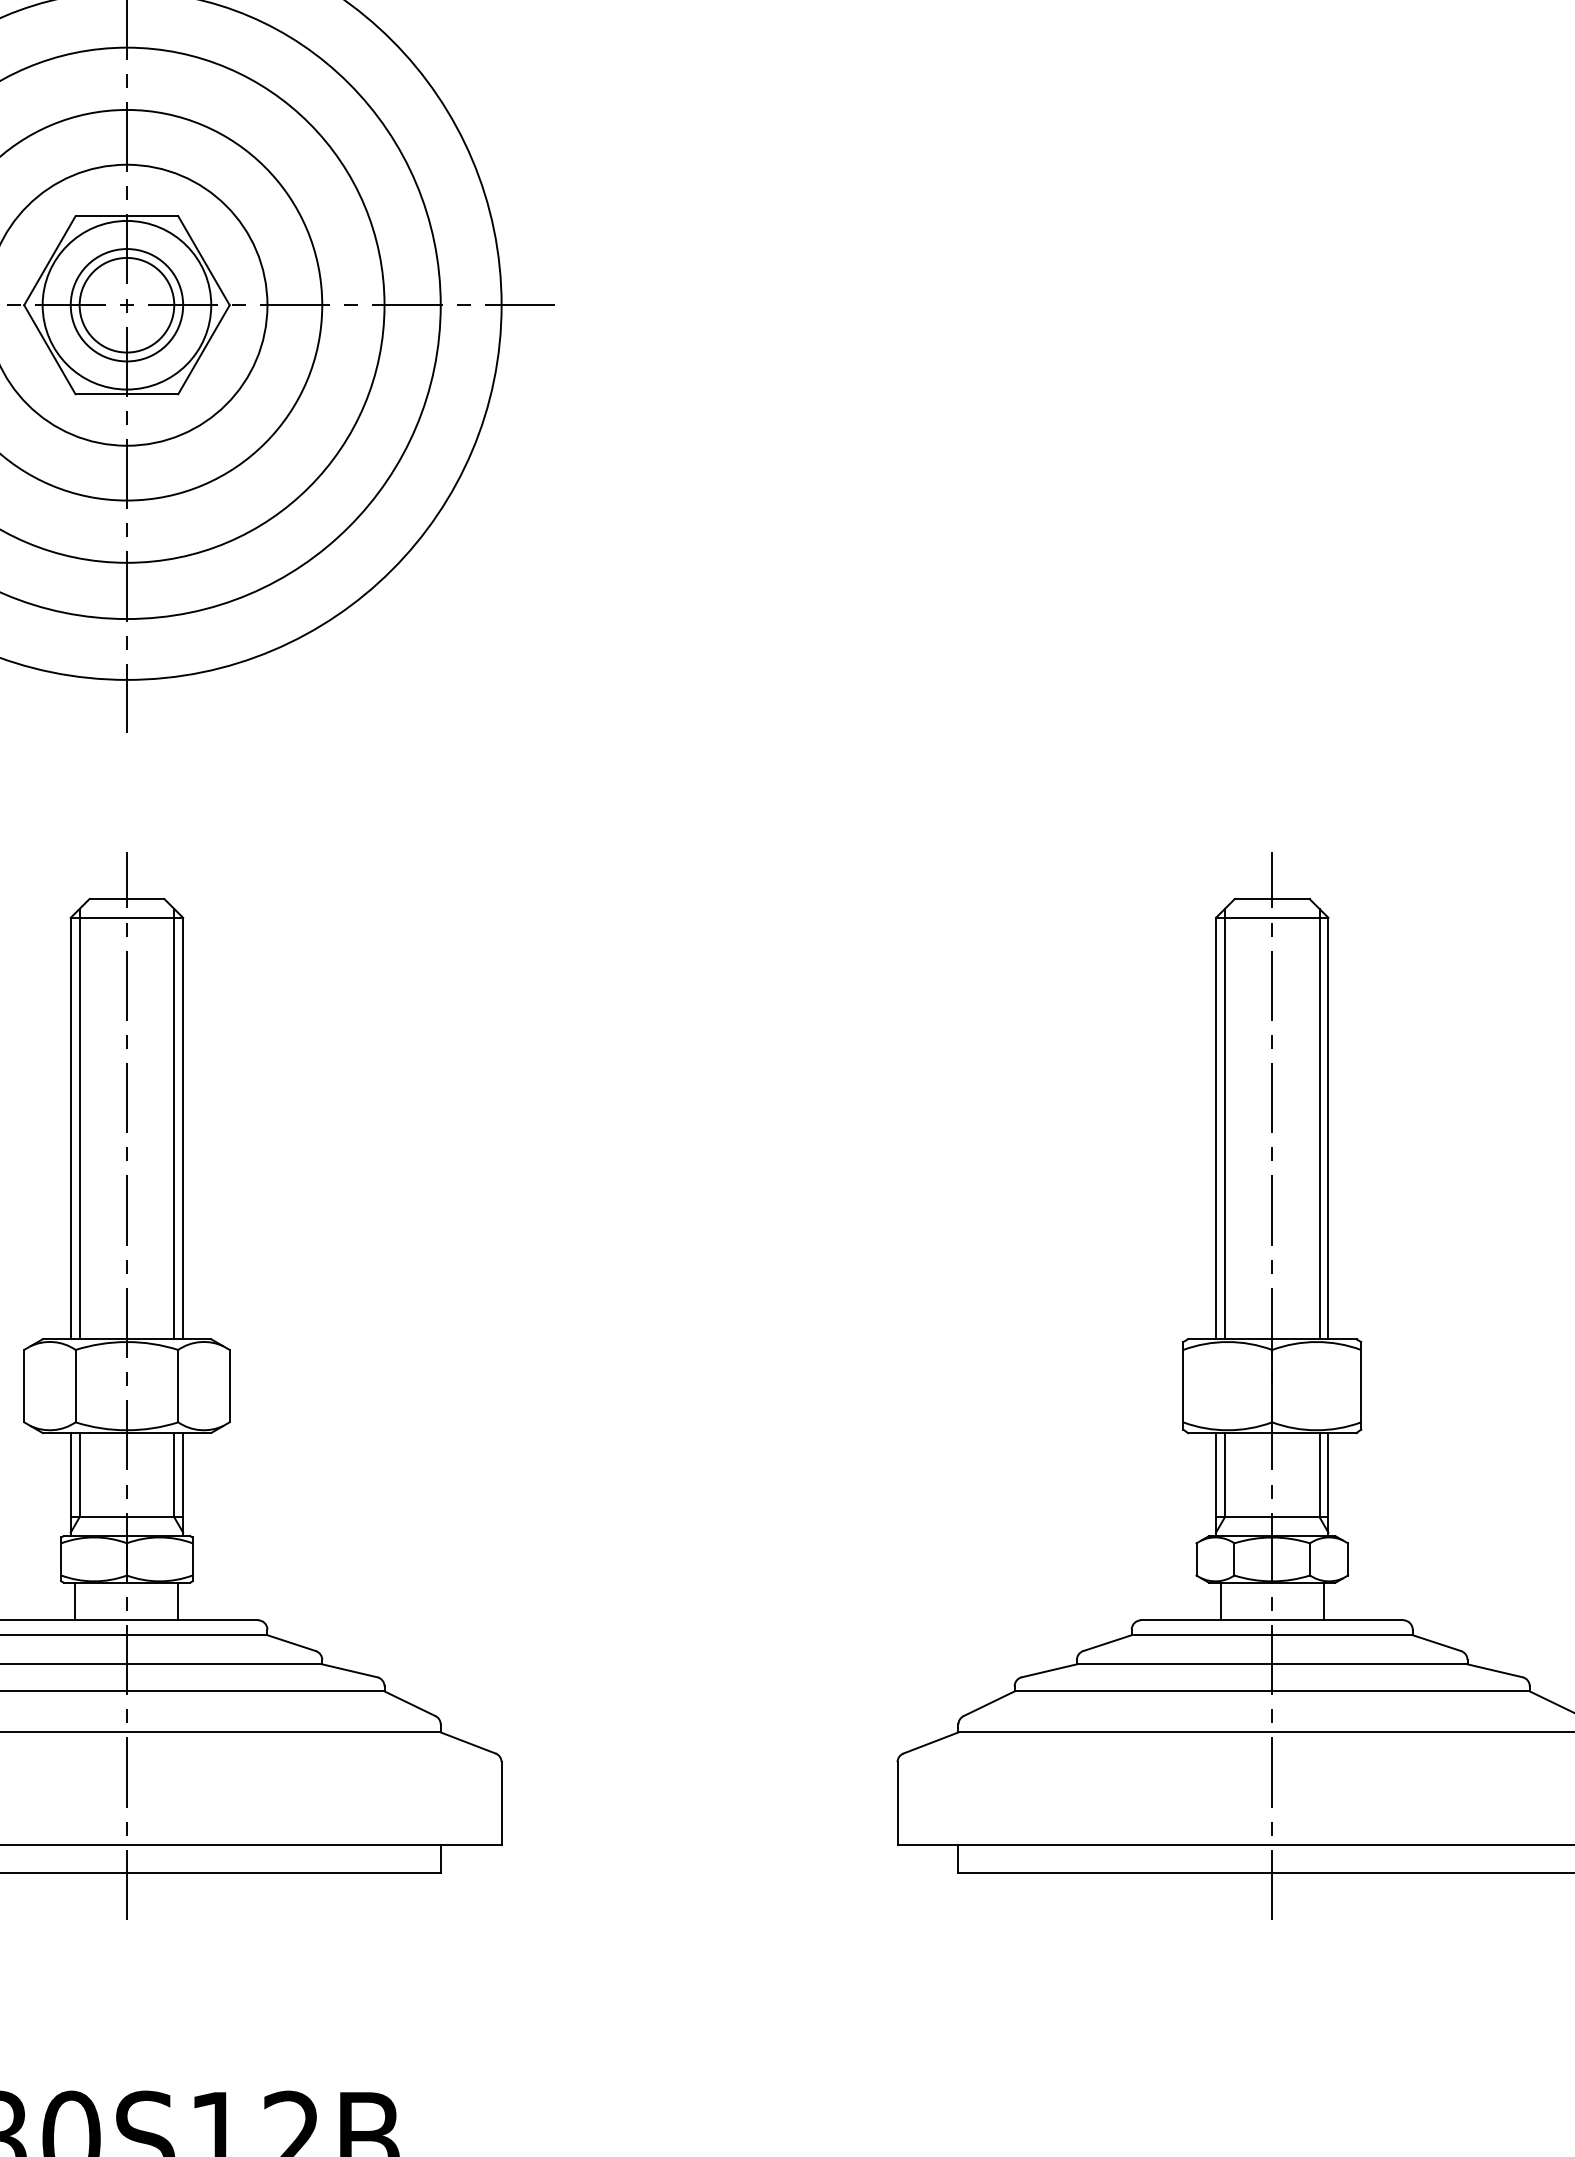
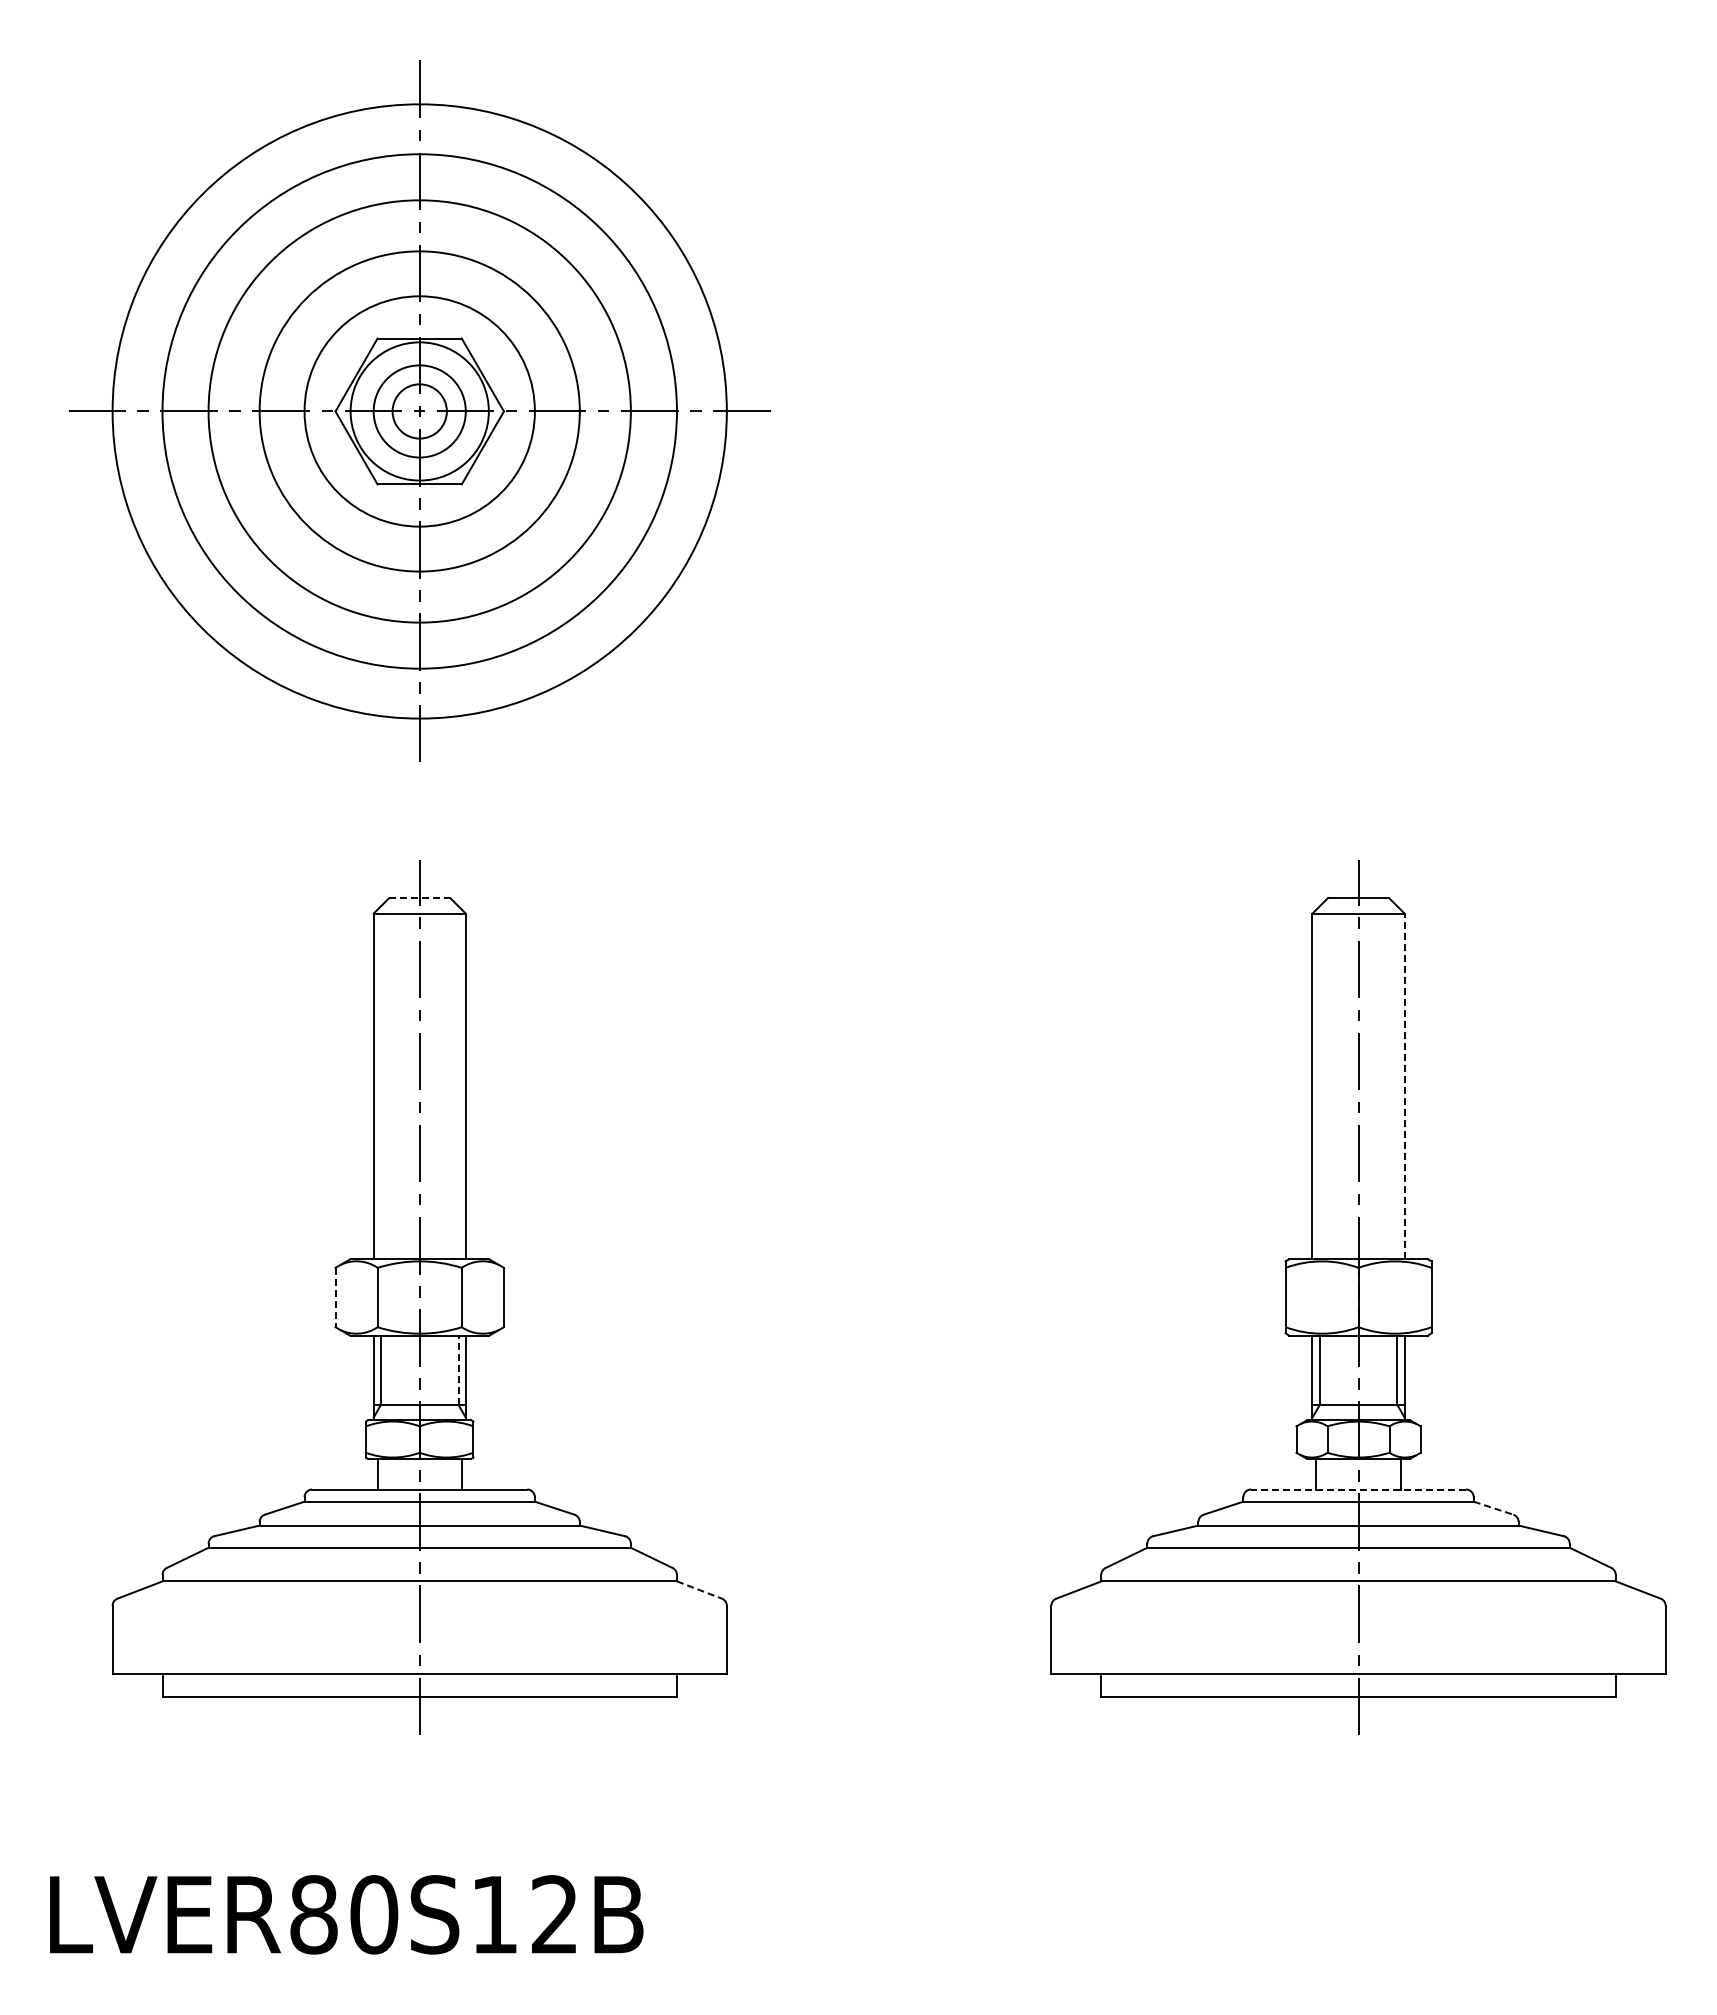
circle: (126, 305) -> (419, 411), size x0.7
line: (126, 899) -> (419, 898), solid -> dashed
line: (79, 1123) -> (380, 1082), removed
line: (174, 1123) -> (458, 1082), removed
line: (1224, 1123) -> (1319, 1082), removed
line: (1319, 1123) -> (1397, 1082), removed
line: (1328, 1128) -> (1404, 1086), solid -> dashed
line: (24, 1386) -> (335, 1297), solid -> dashed
line: (174, 1475) -> (458, 1370), solid -> dashed
line: (1272, 1620) -> (1358, 1489), solid -> dashed
line: (1436, 1643) -> (1493, 1508), solid -> dashed
line: (468, 1743) -> (699, 1590), solid -> dashed

